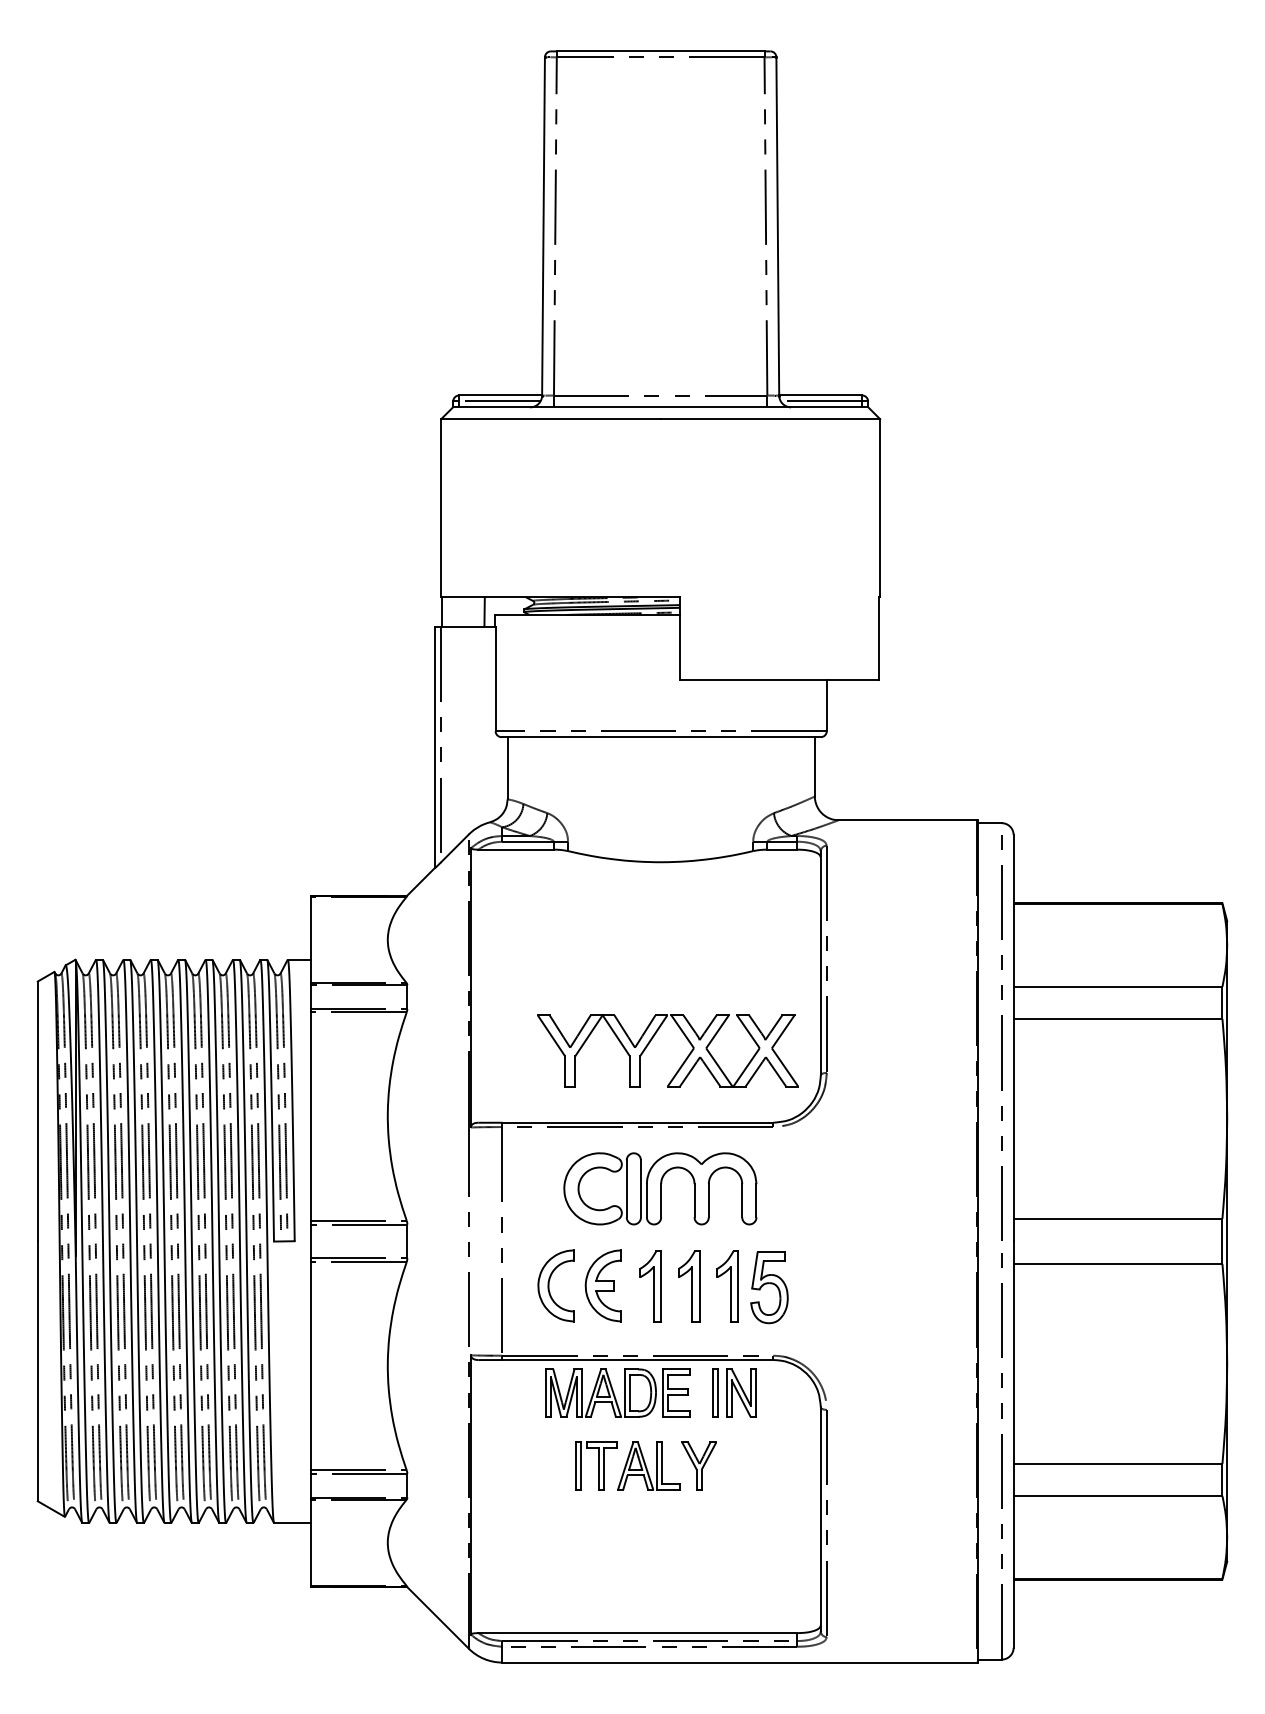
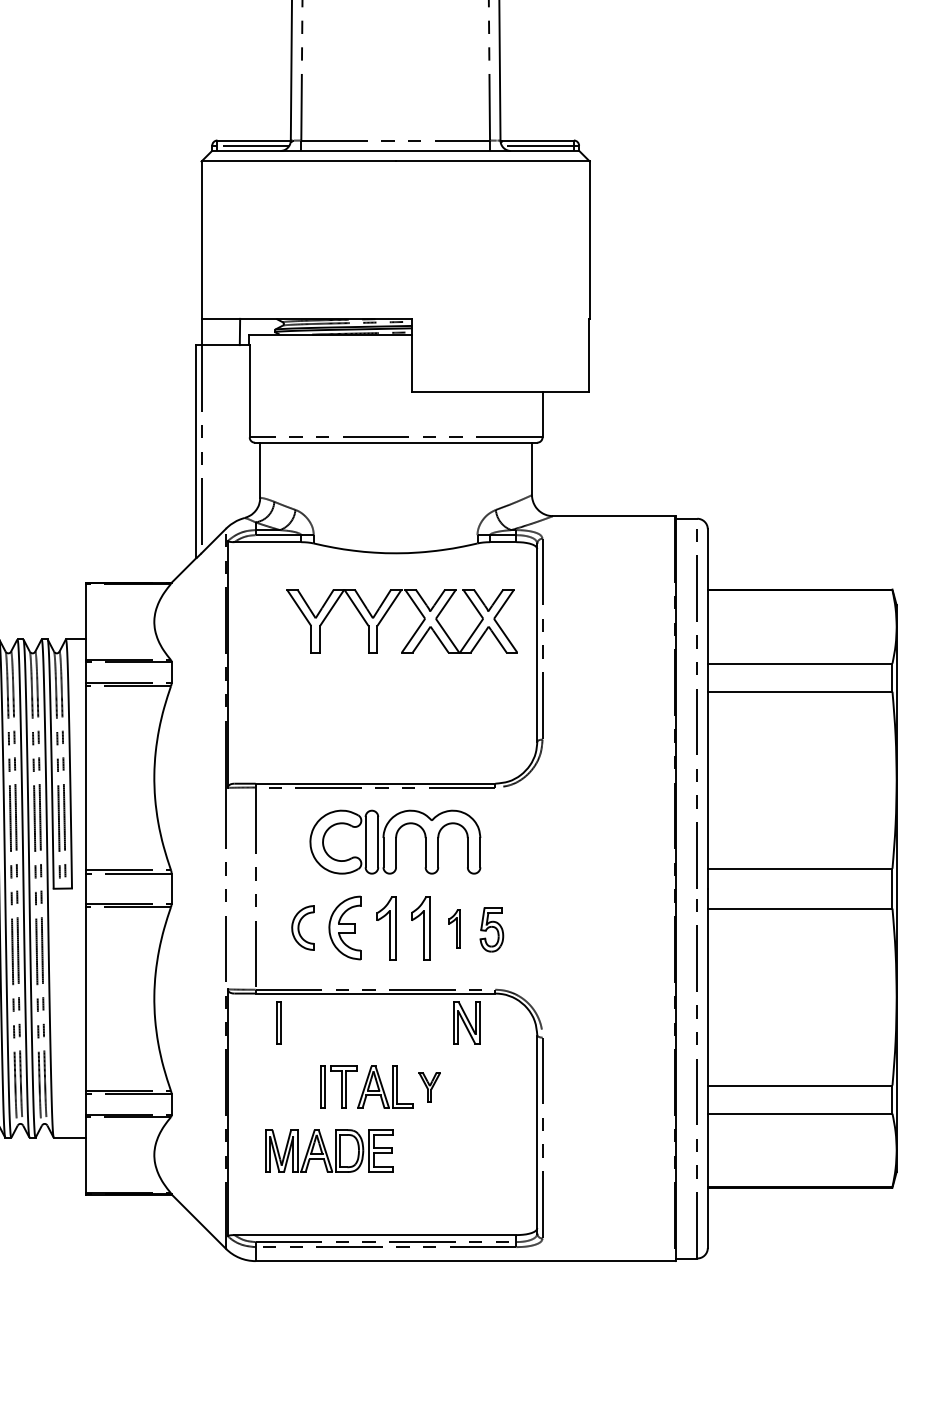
part: (651, 1041) -> (387, 612), moved
part: (555, 1285) -> (302, 927), size x0.7
part: (727, 1286) -> (454, 928), size x0.6
part: (769, 1287) -> (491, 929), size x0.7
part: (617, 1392) -> (329, 1150), moved
part: (715, 1392) -> (279, 1022), moved
part: (698, 1465) -> (429, 1086), size x0.7

